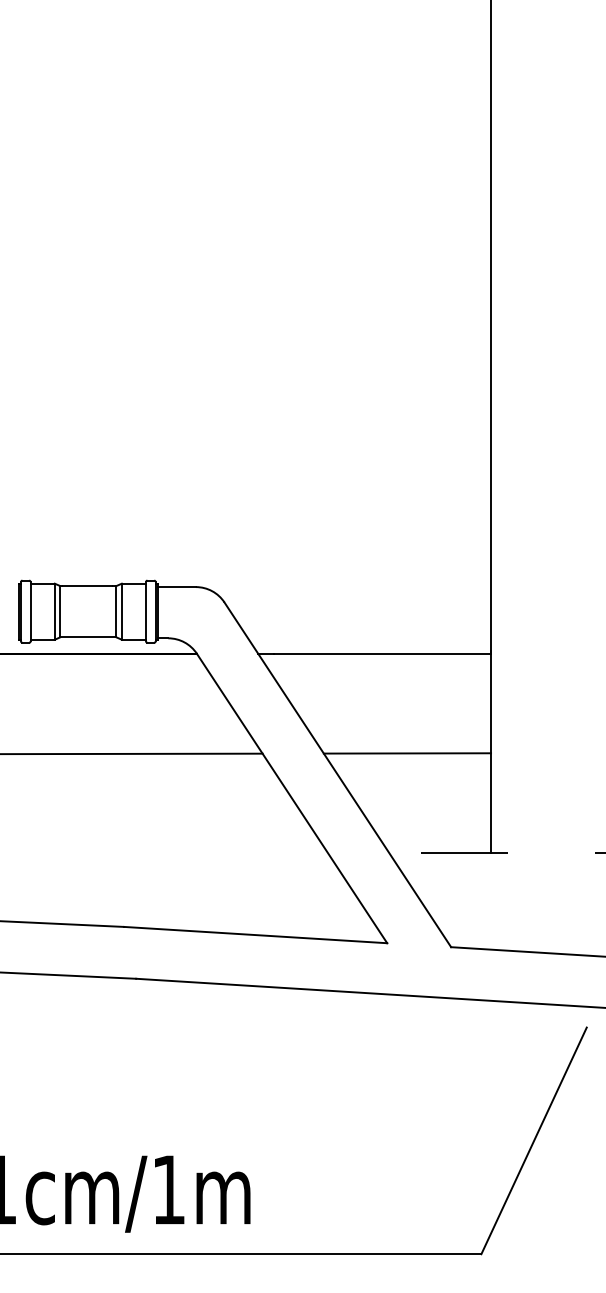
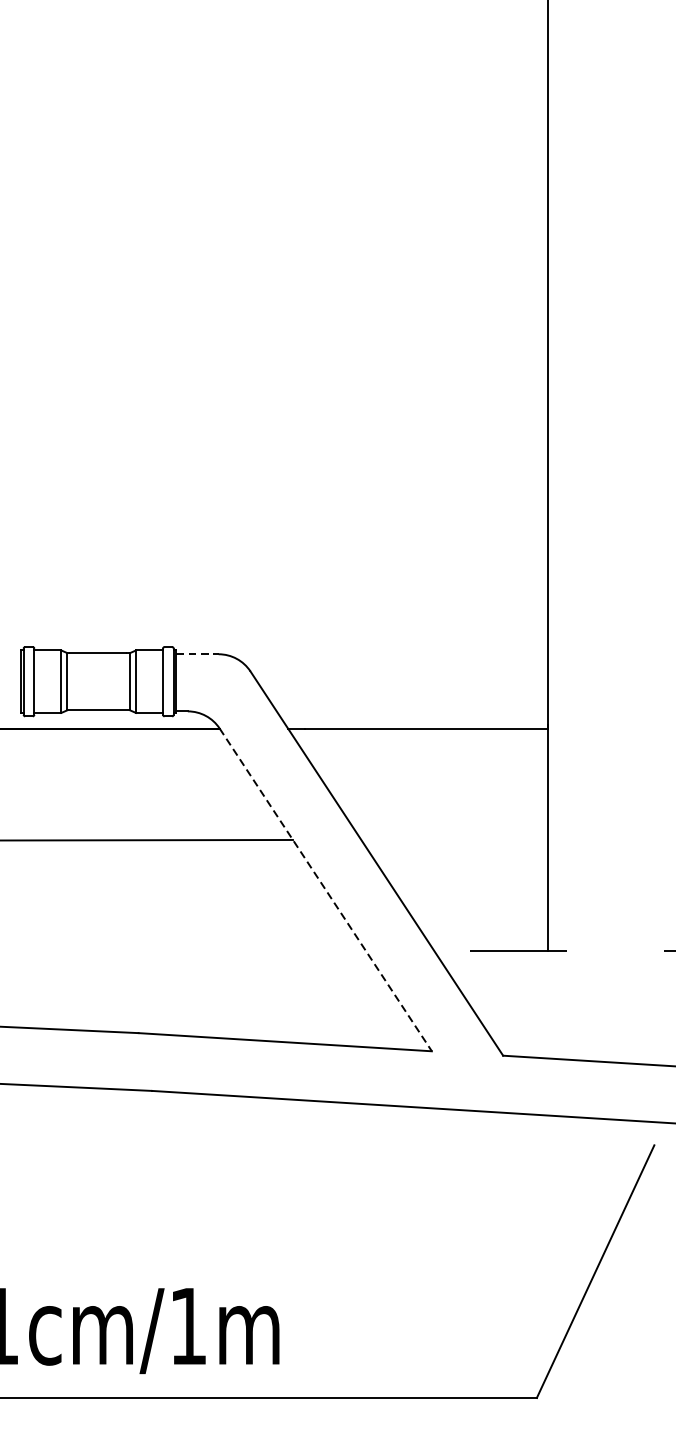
line: (176, 587) -> (196, 654), solid -> dashed
line: (407, 753) -> (454, 839), removed
line: (292, 798) -> (326, 889), solid -> dashed

